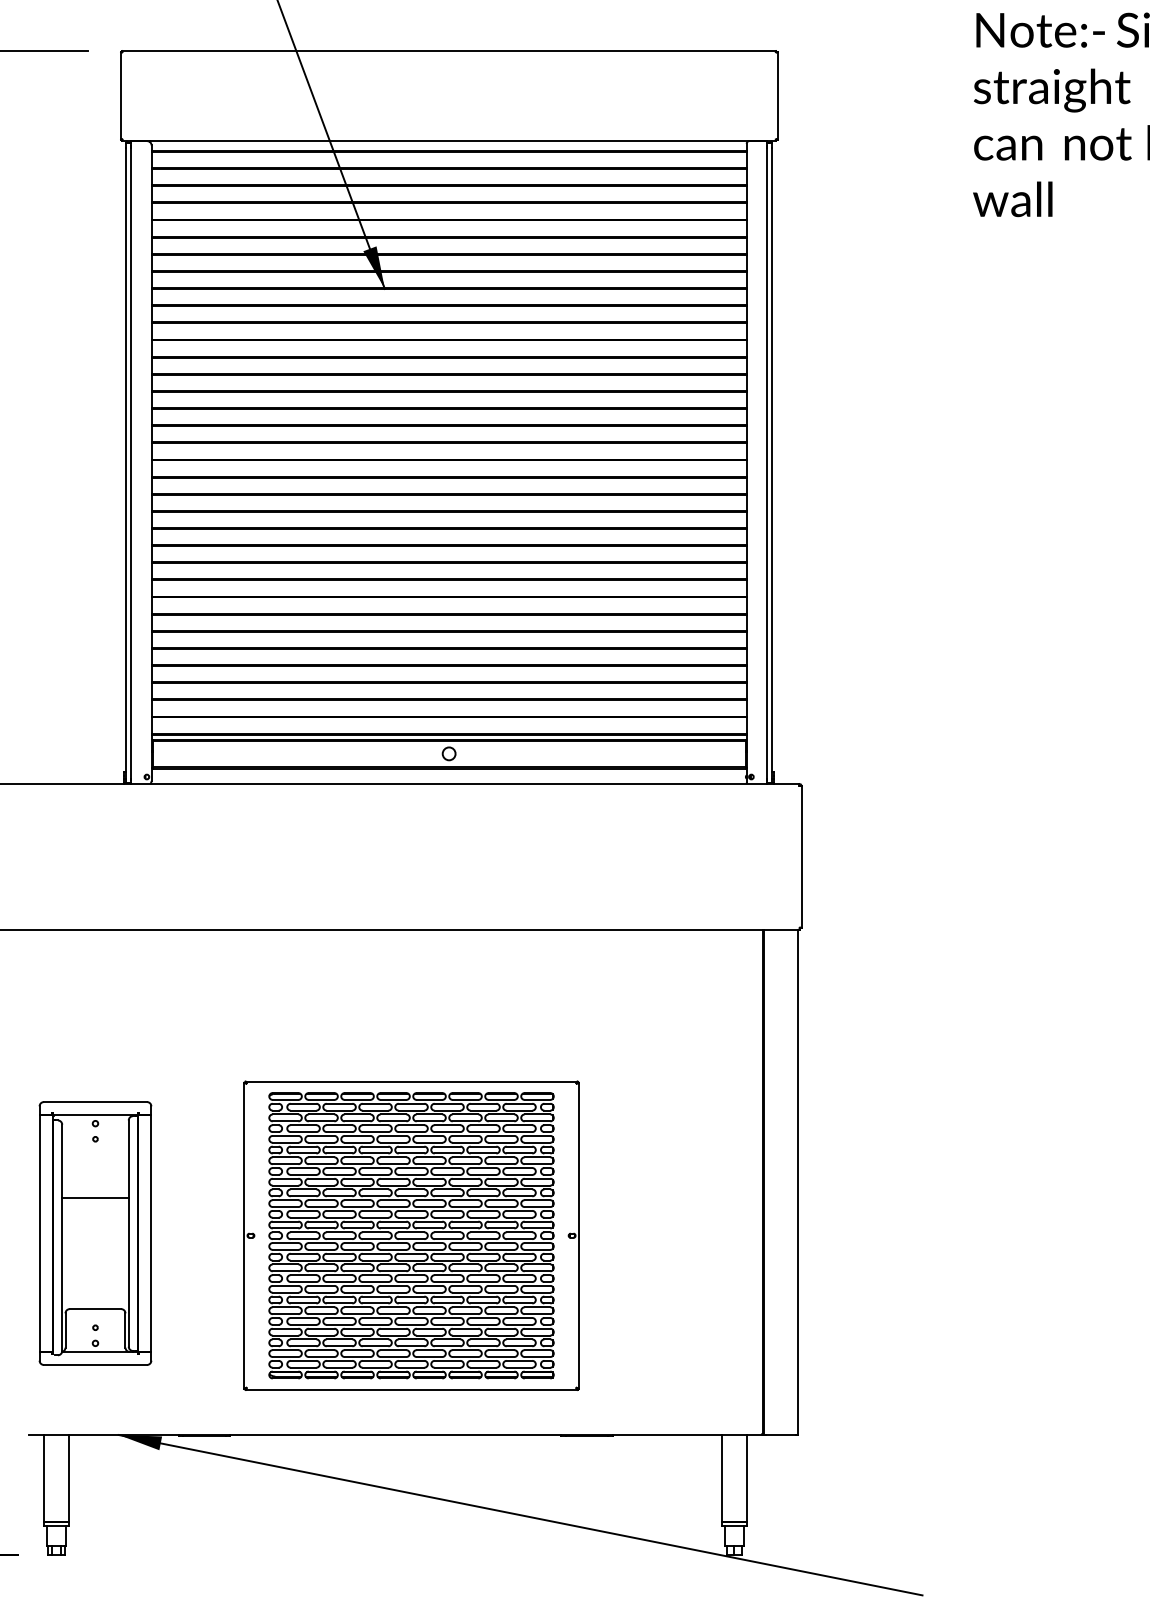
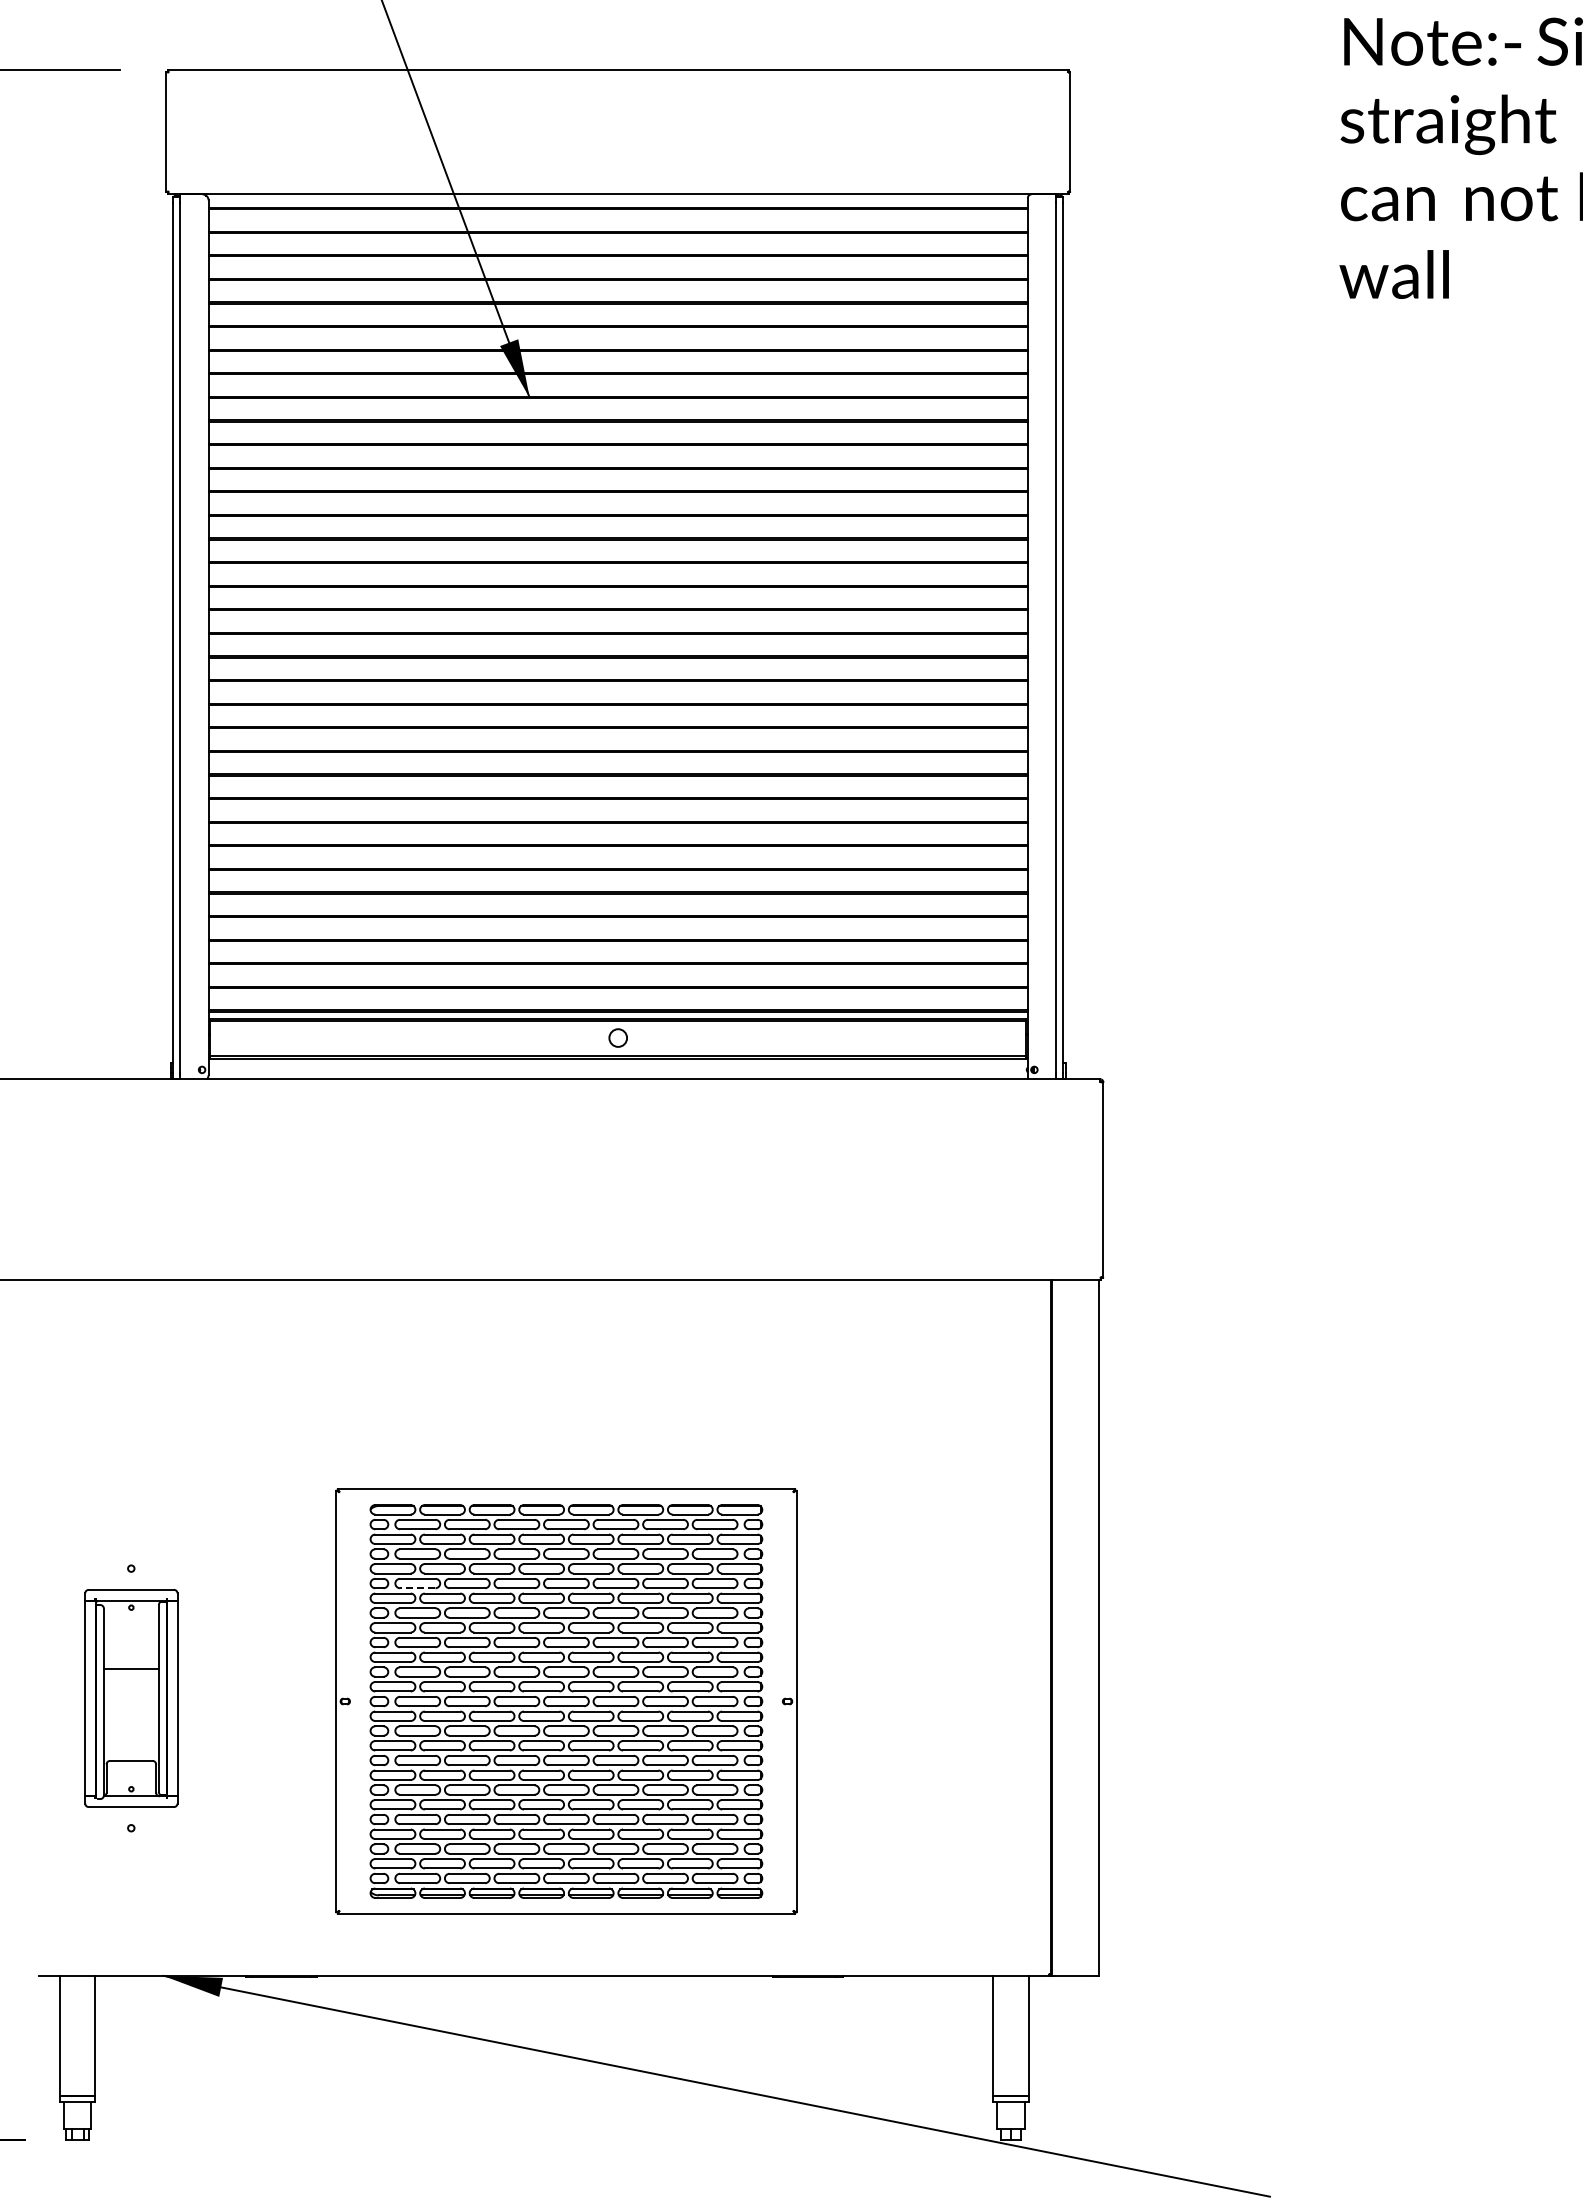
line: (303, 1153) -> (417, 1588), solid -> dashed
part: (95, 1233) -> (131, 1698), size x0.6

